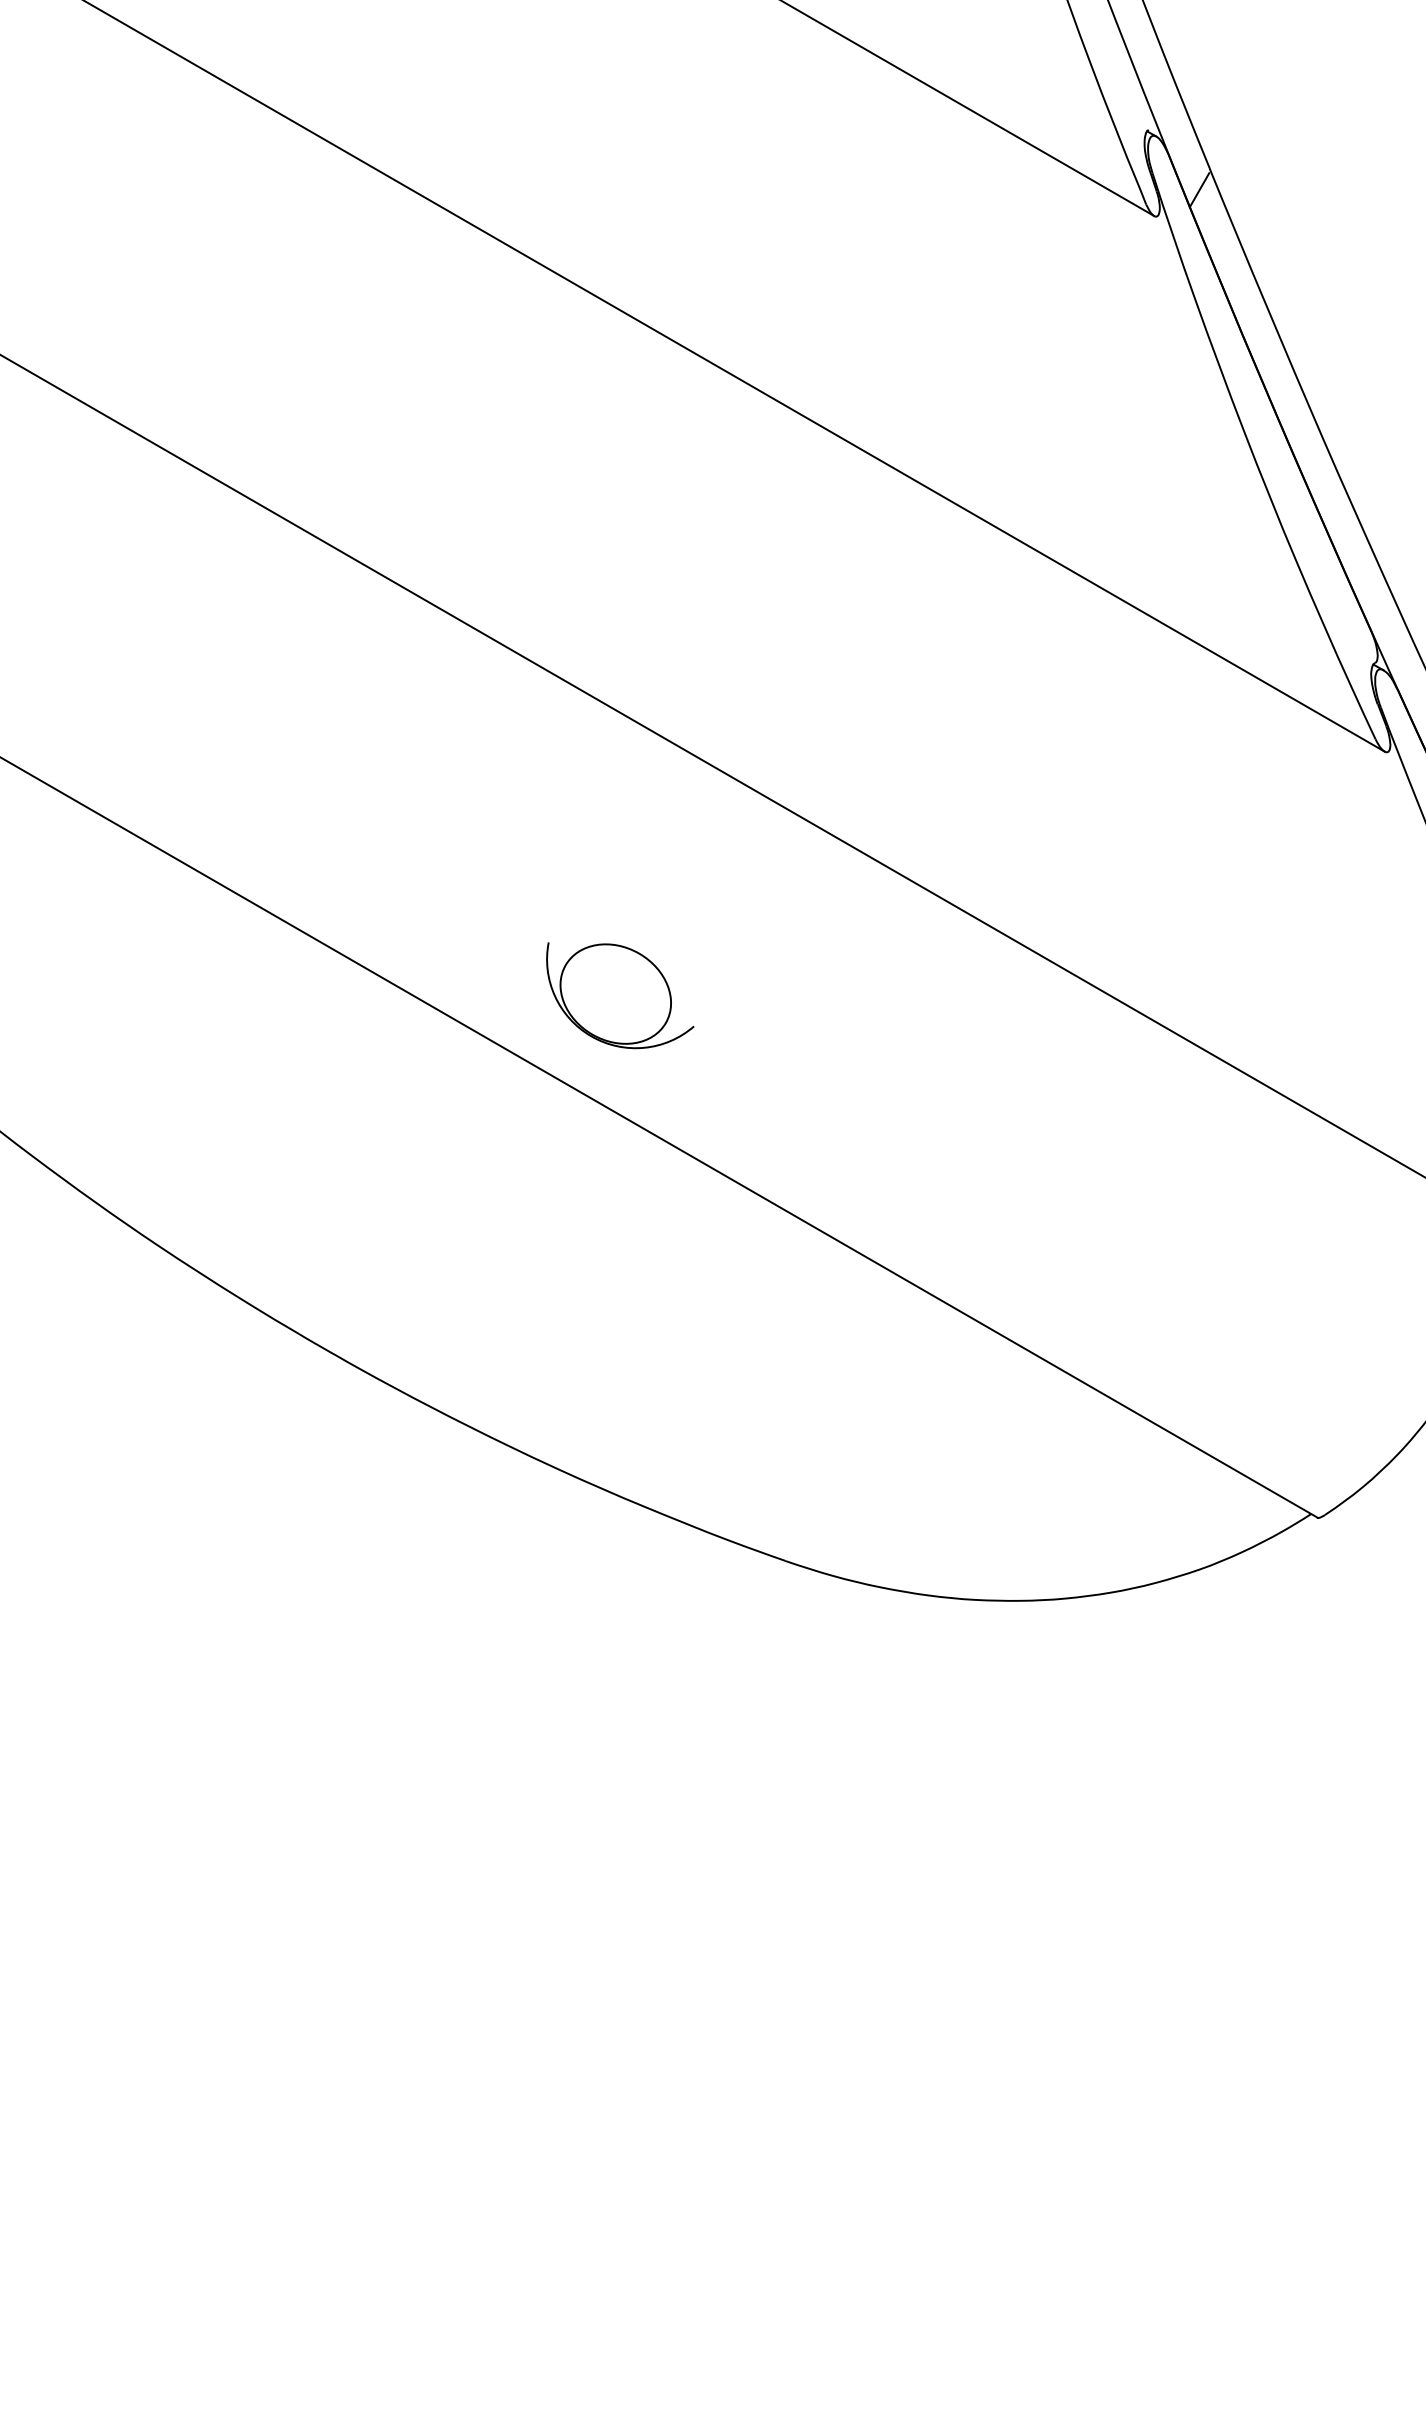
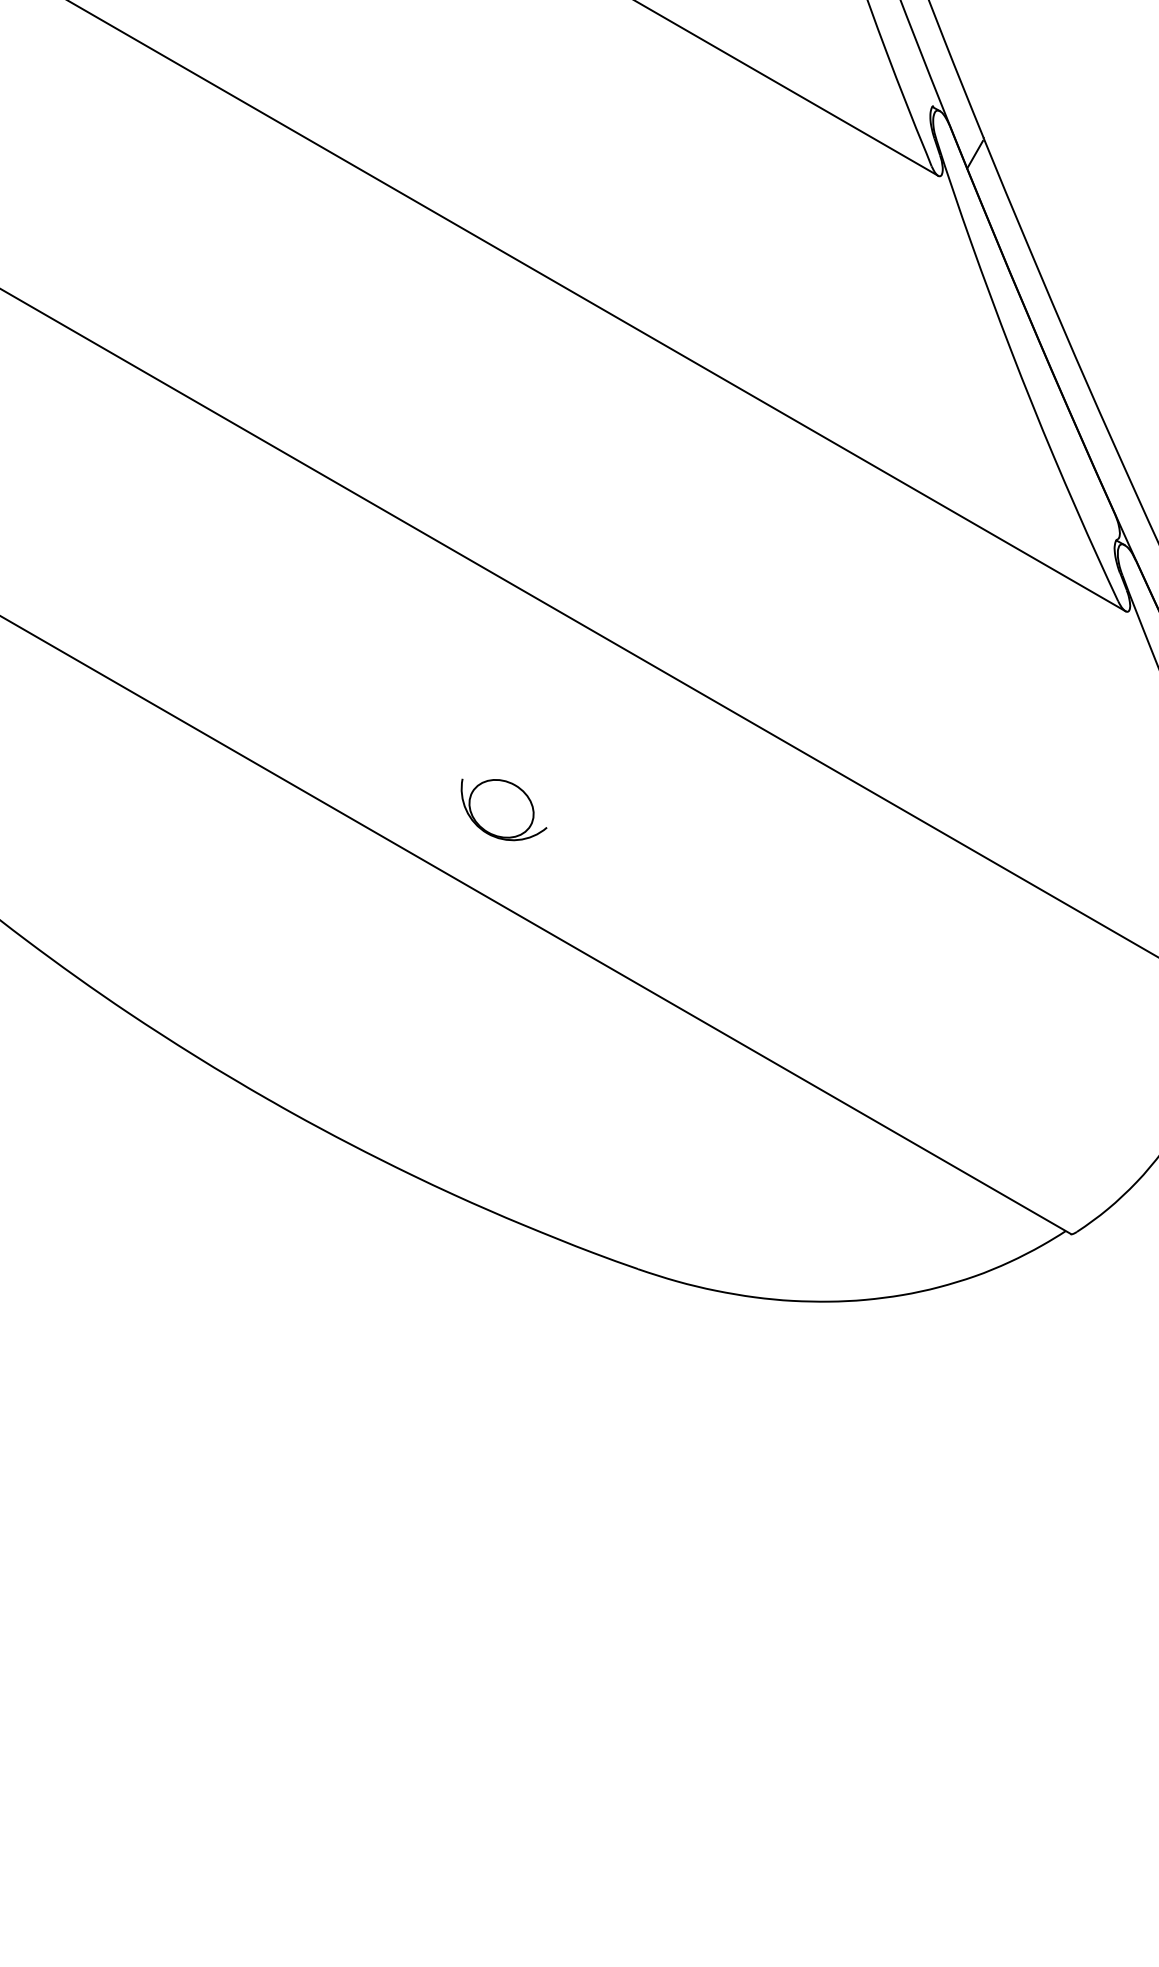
part: (620, 995) -> (504, 809), size x0.71

